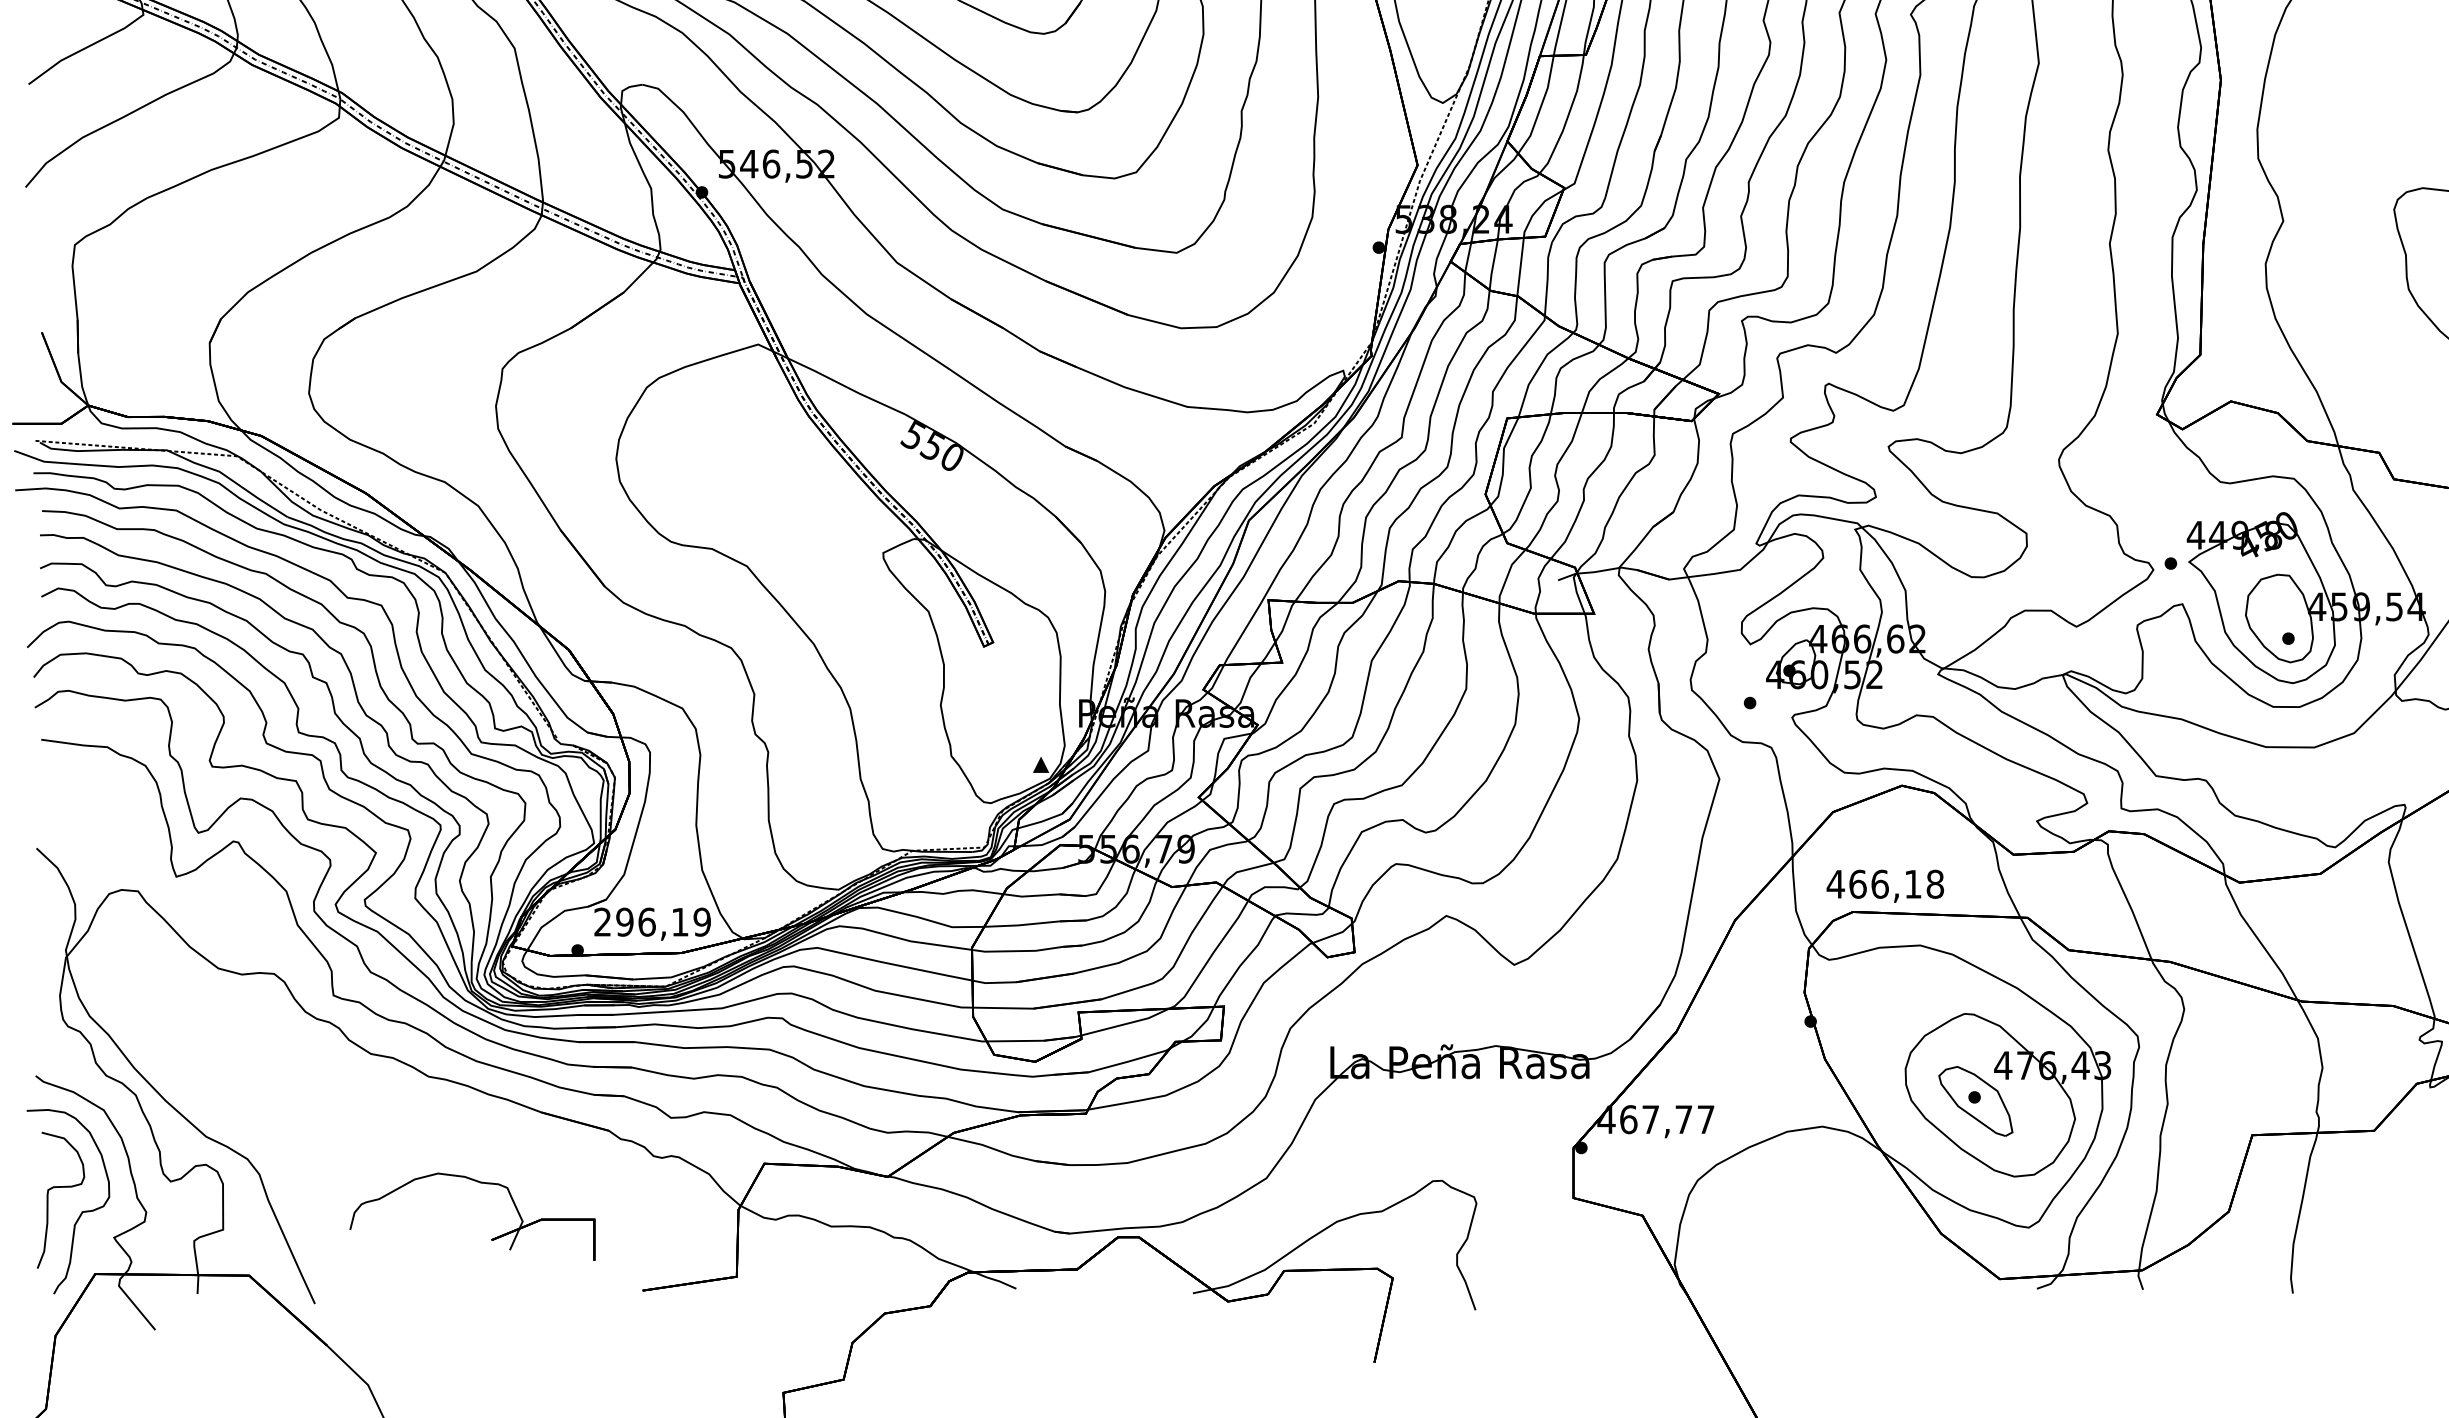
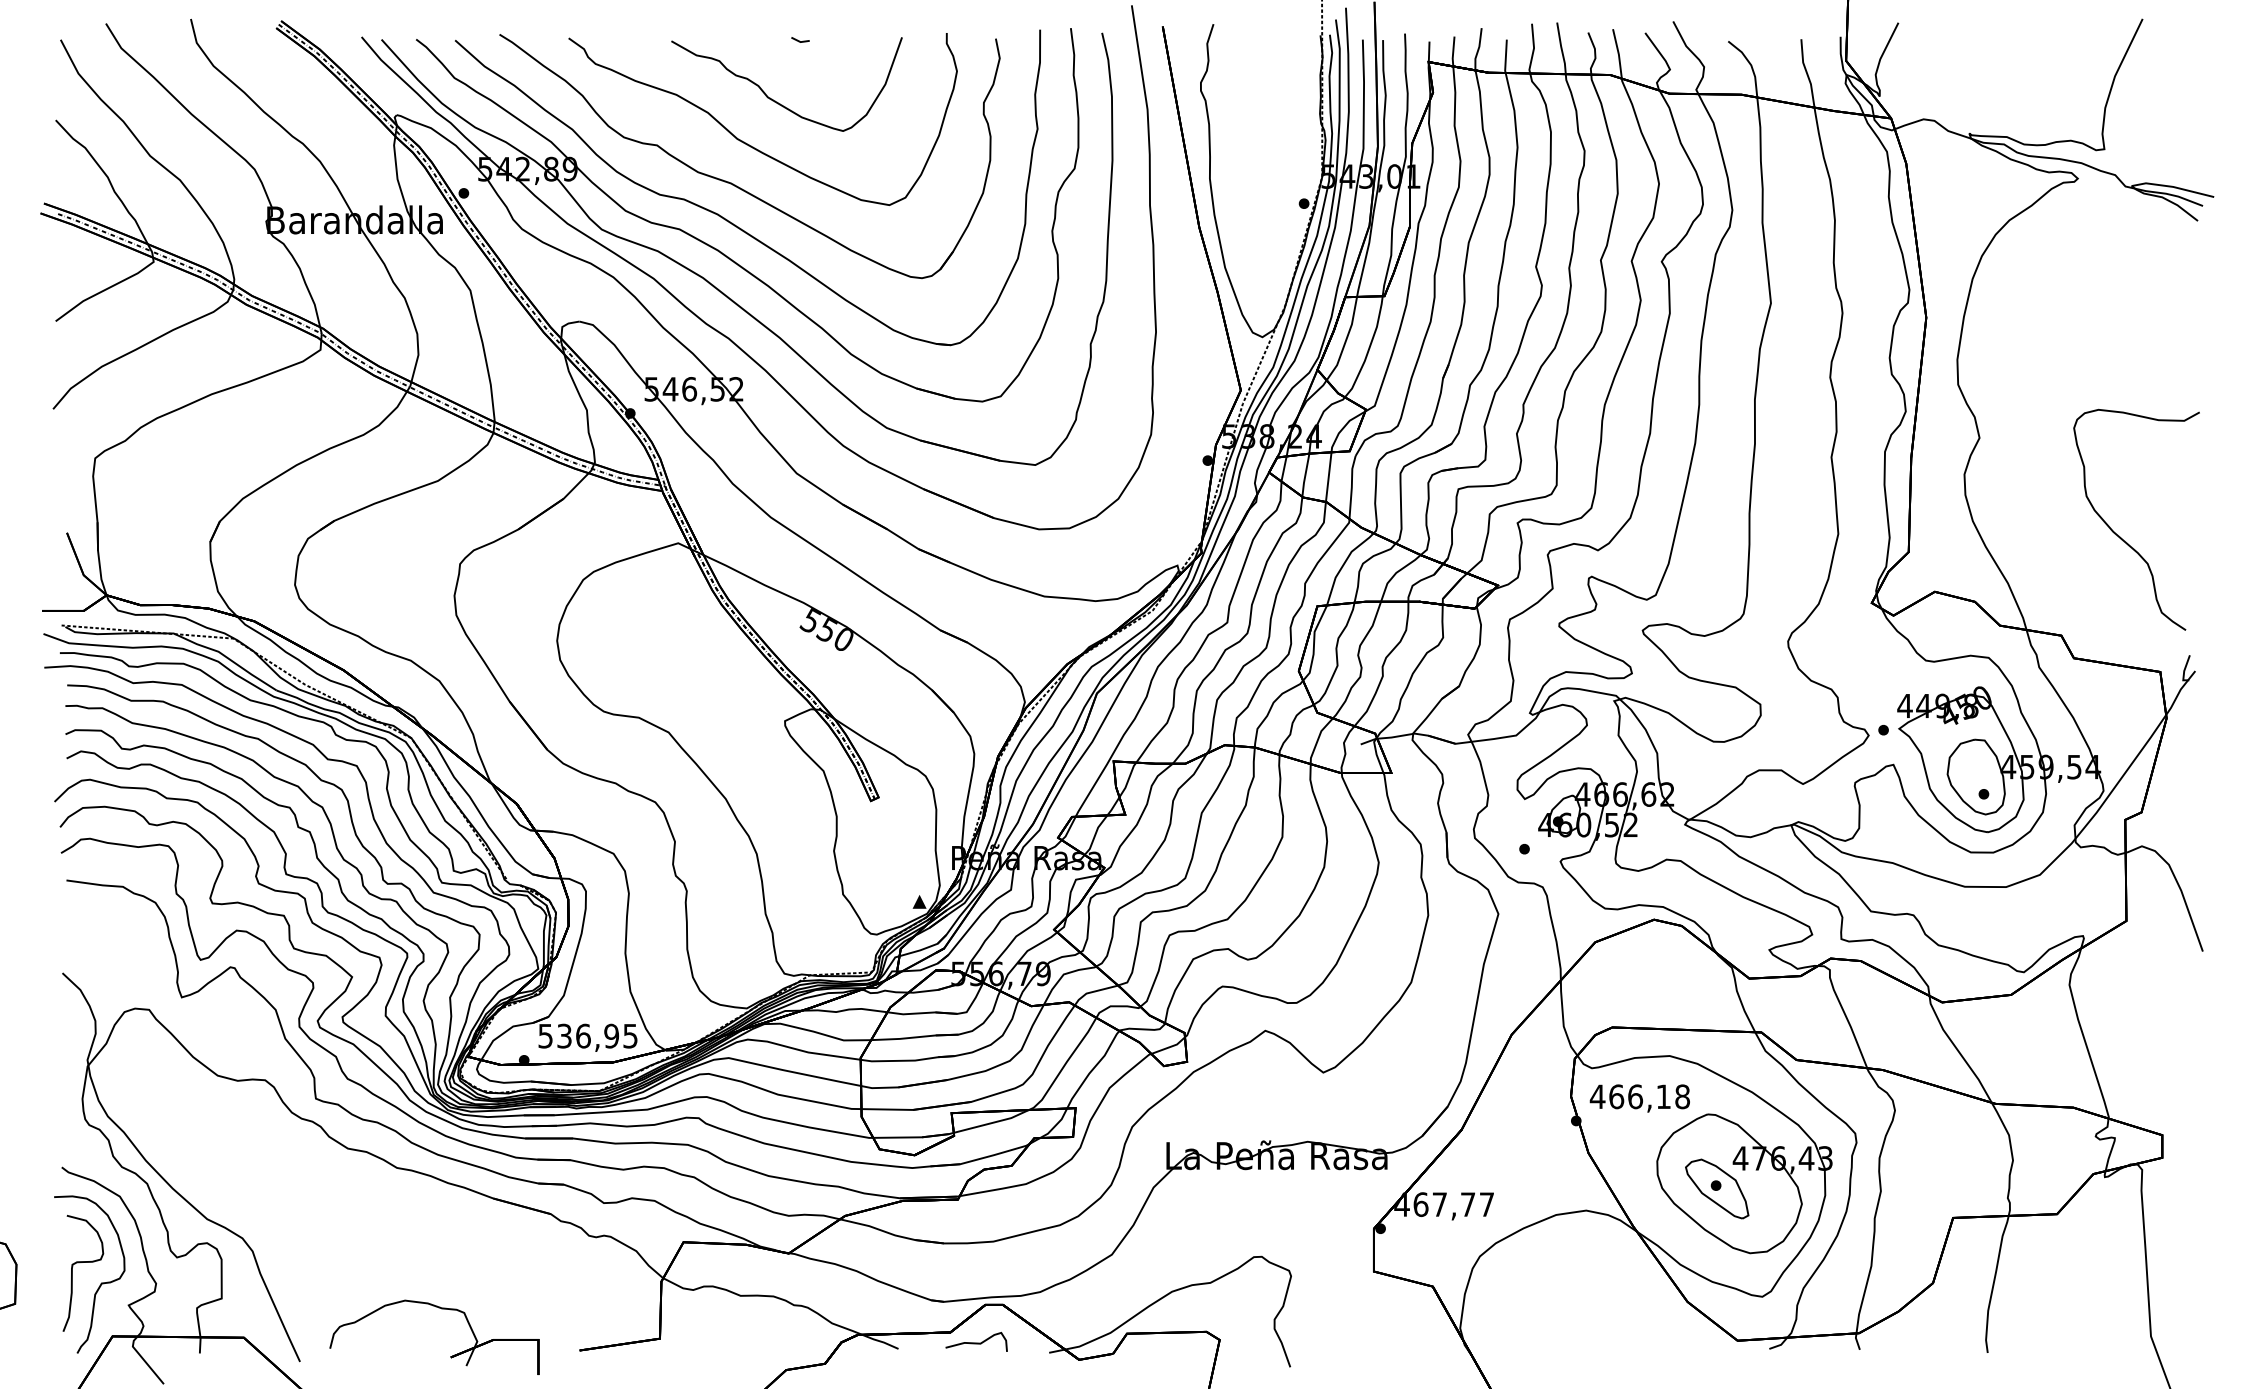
text: (1884, 886) -> (1639, 1098), moved
text: (651, 921) -> (587, 1035), 296,19 -> 536,95
part: (491, 1239) -> (450, 1356), moved
curve: (1107, 1281) -> (976, 1342), added

